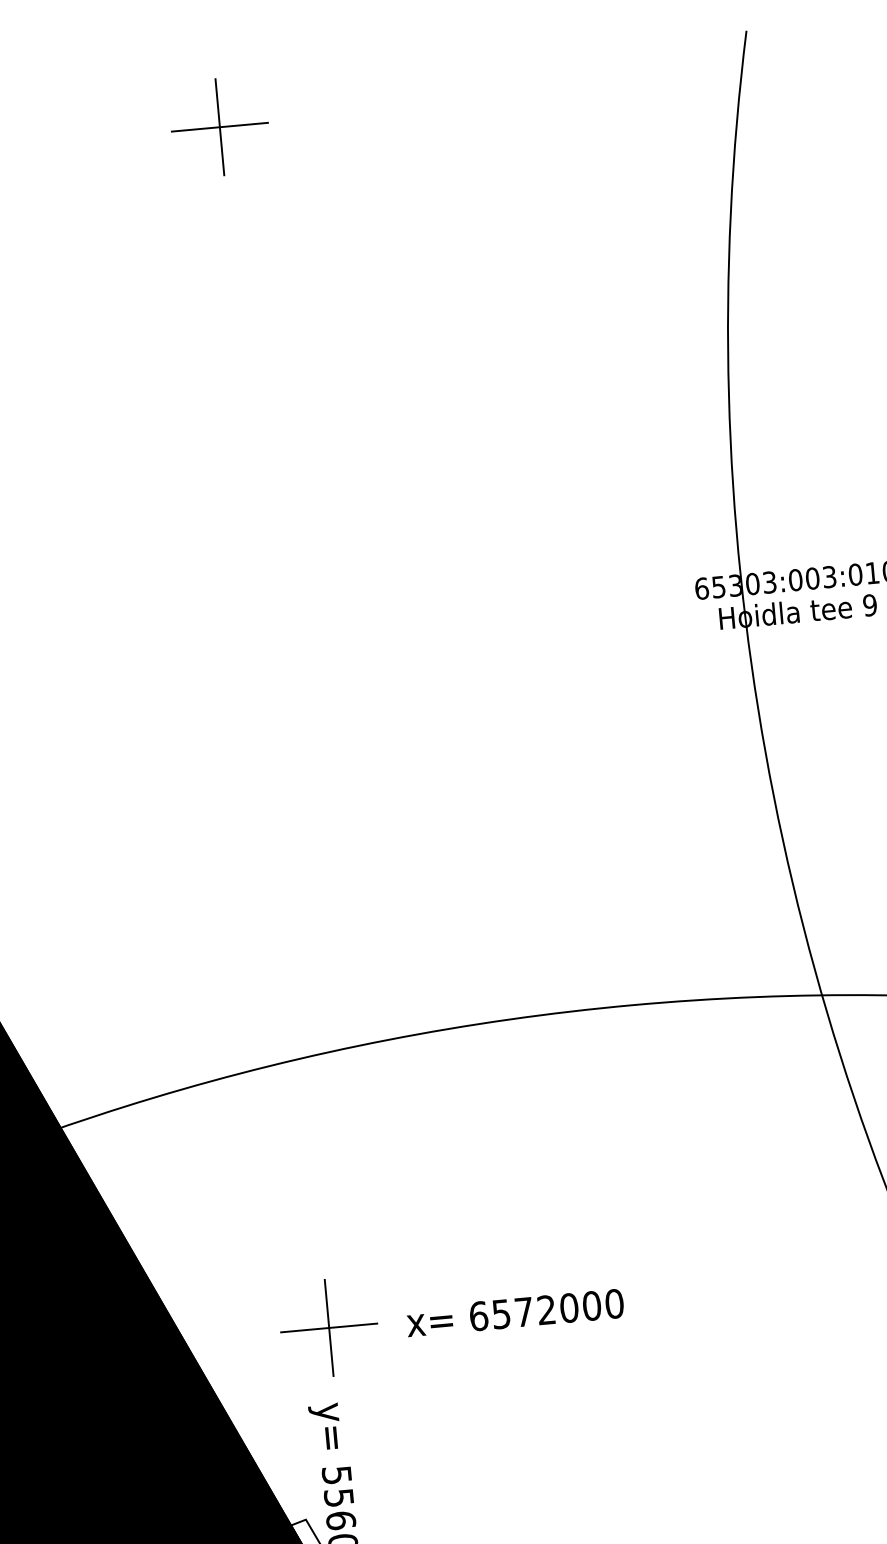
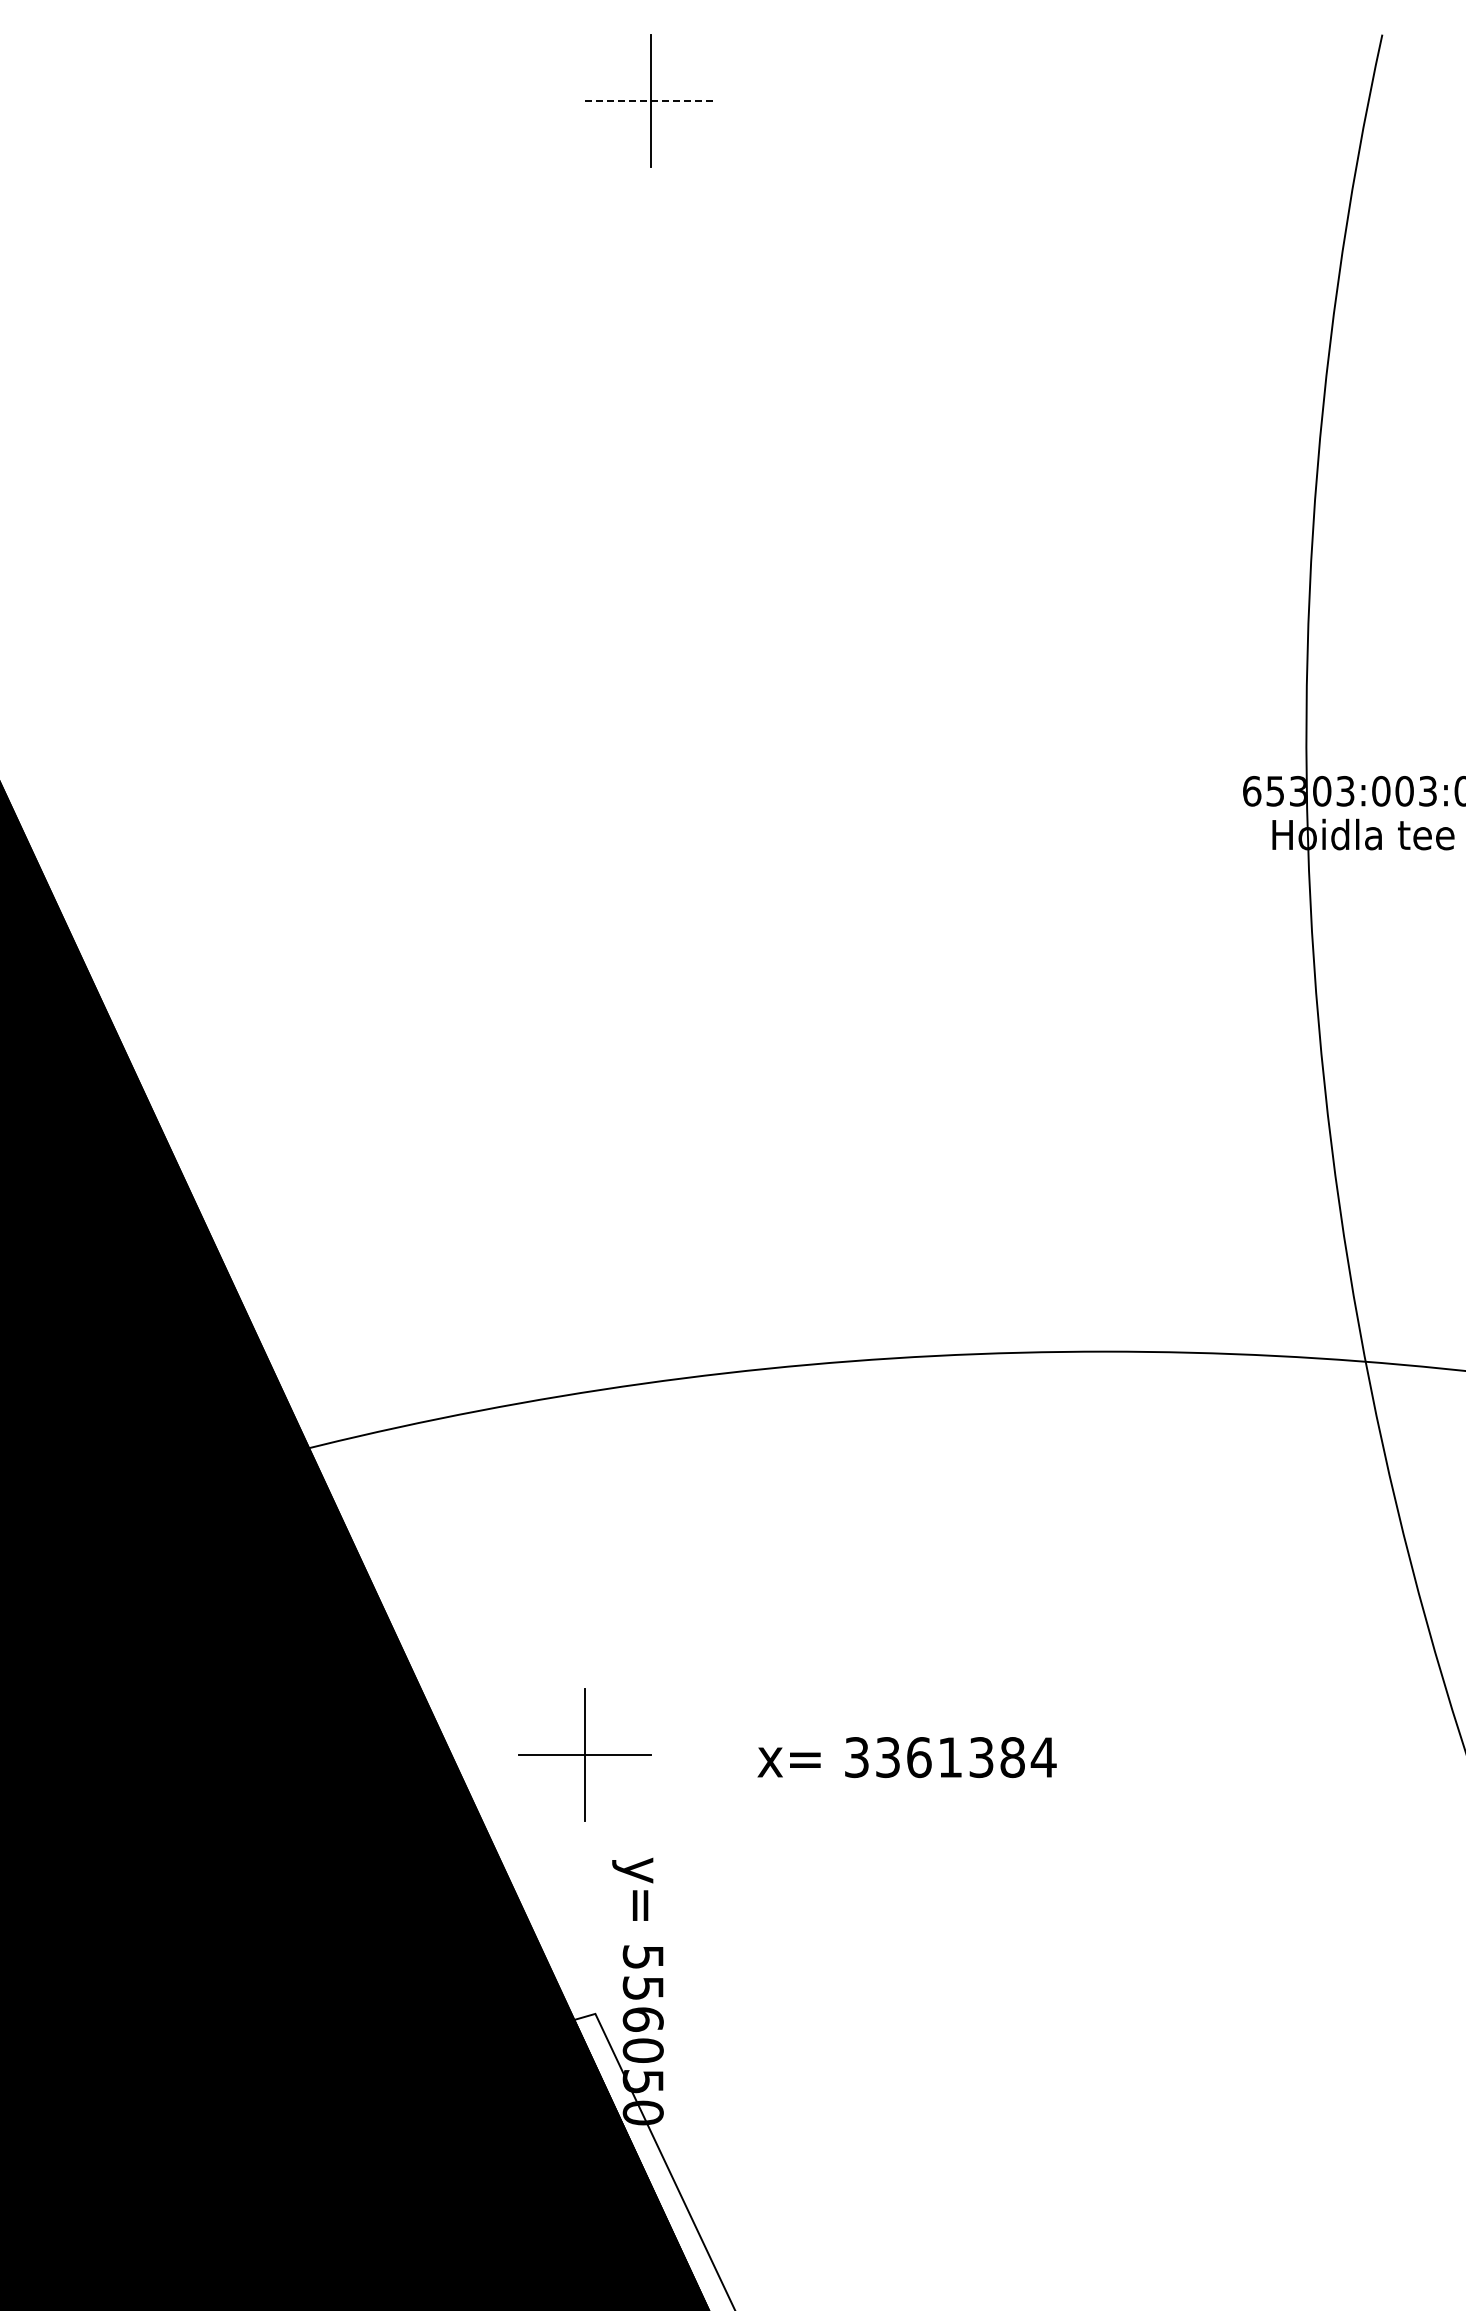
line: (220, 126) -> (651, 100), solid -> dashed
text: (546, 1310) -> (950, 1757), 6572000 -> 3361384
part: (328, 1327) -> (584, 1754), moved

